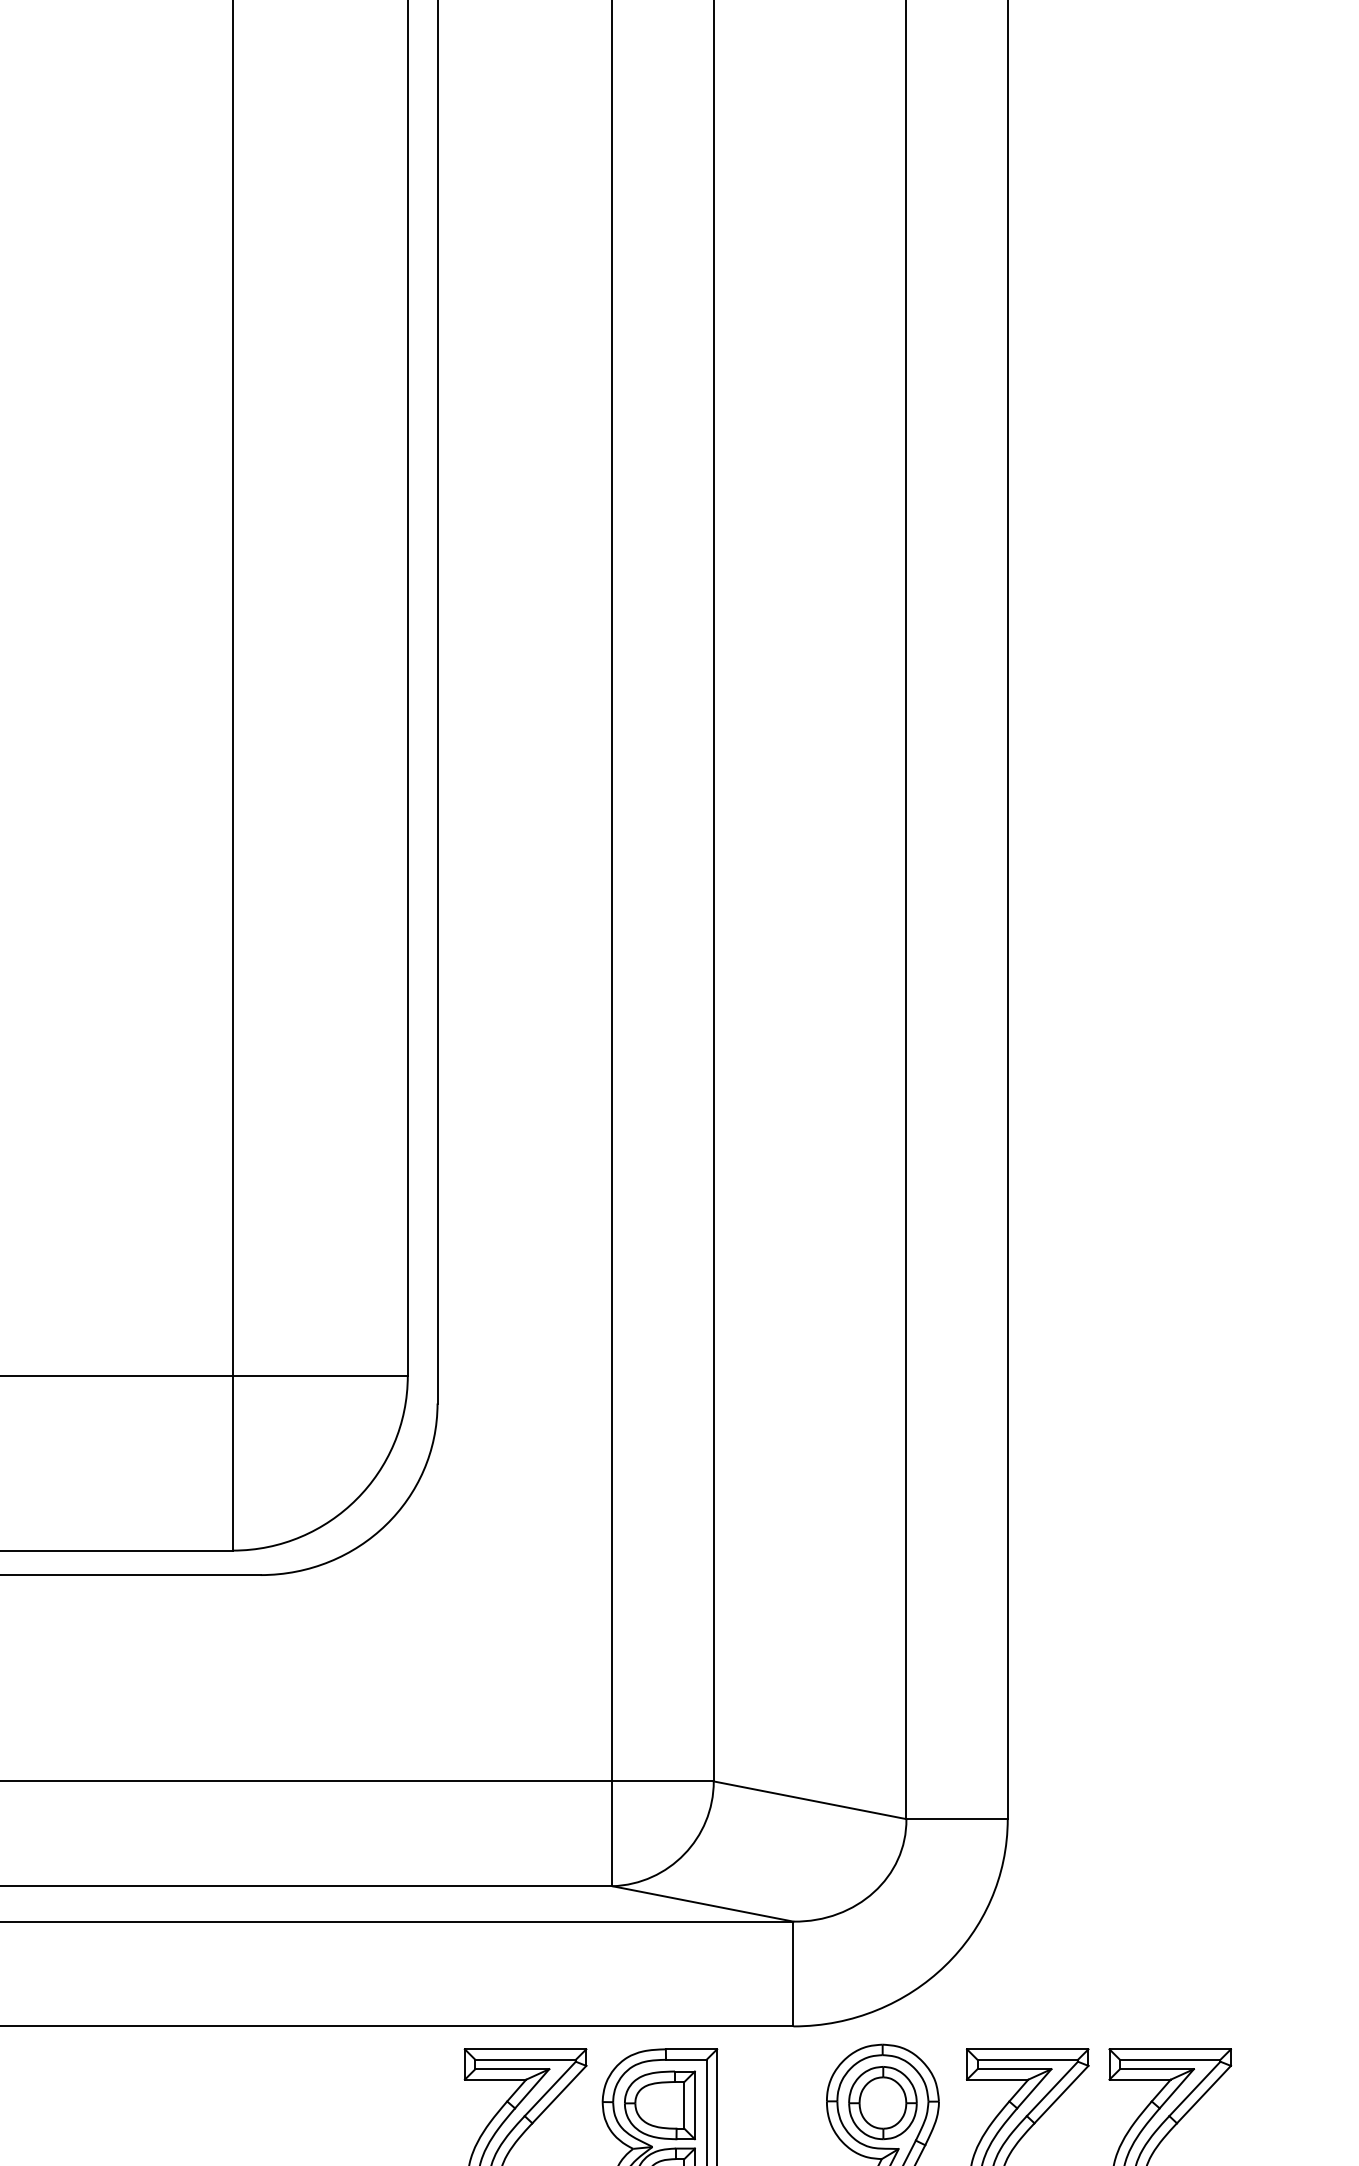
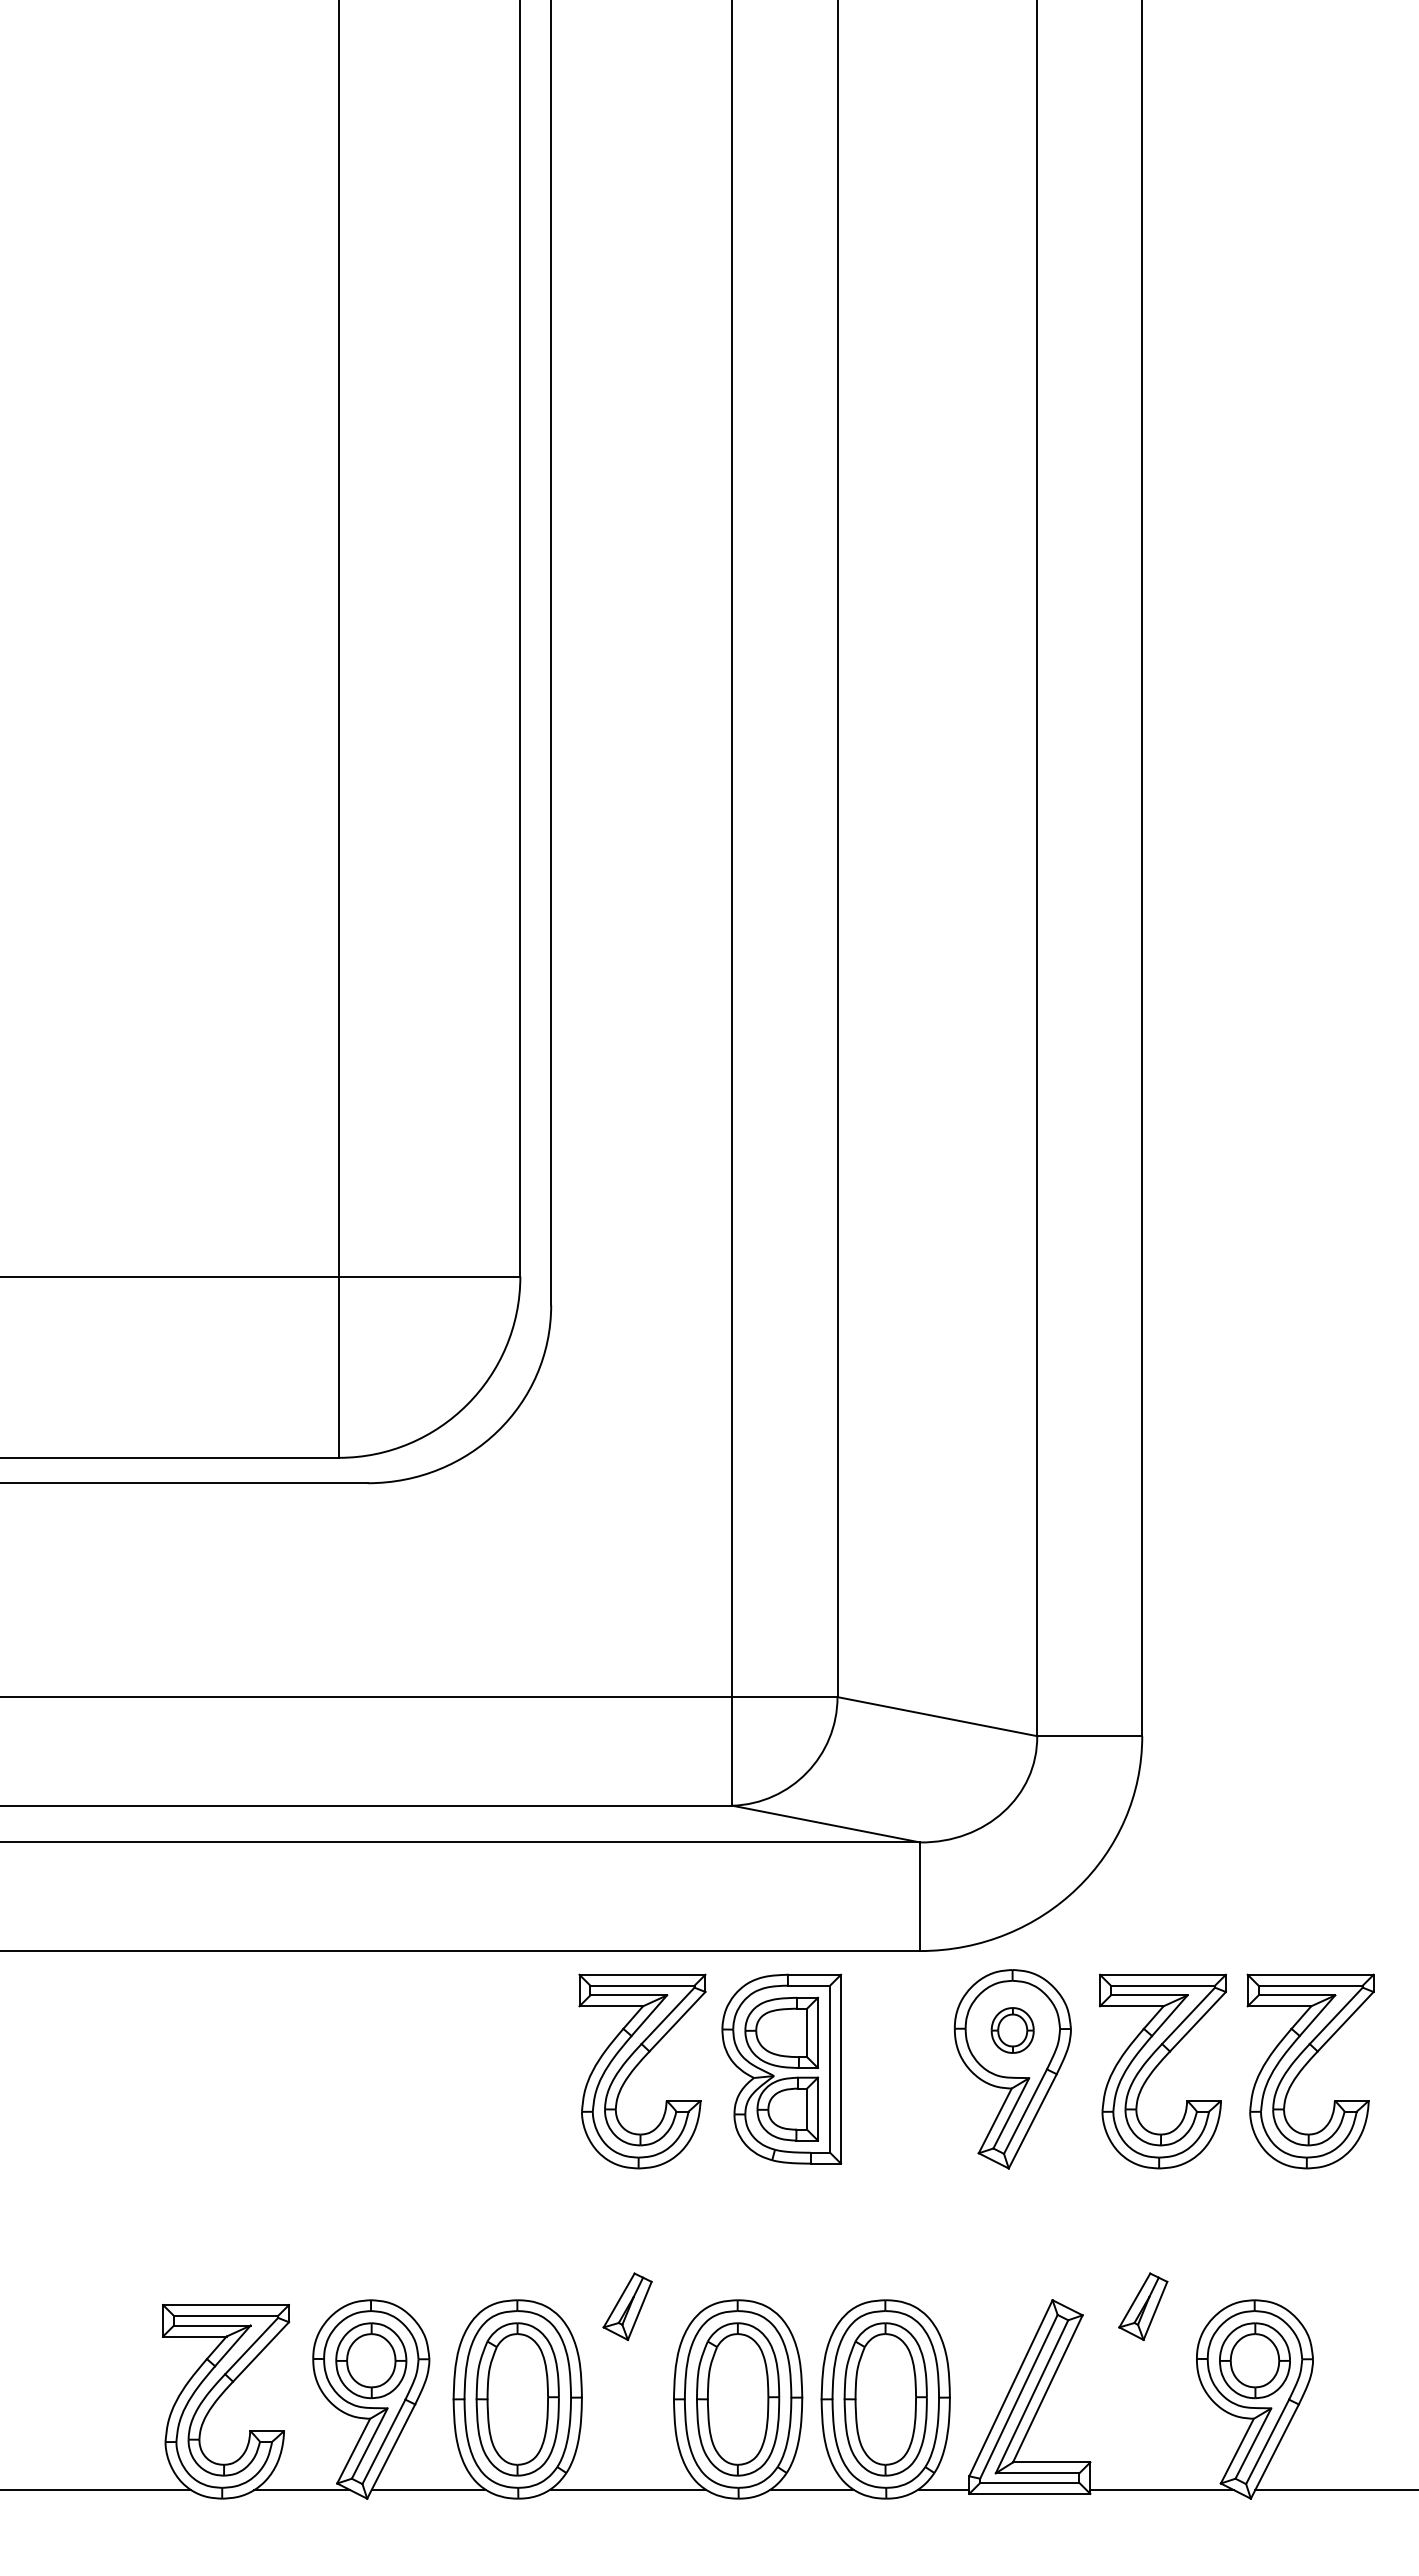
part: (882, 2103) -> (1012, 2030), size x0.6

